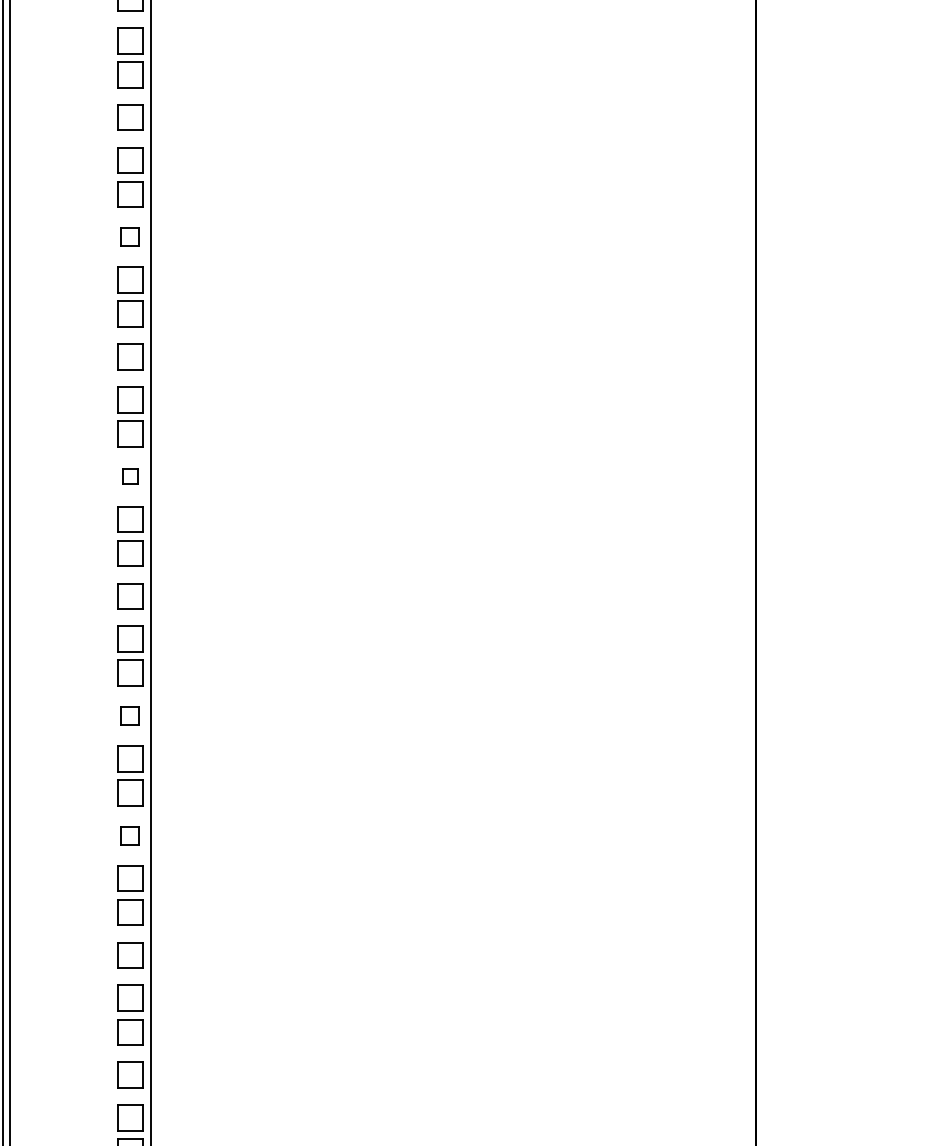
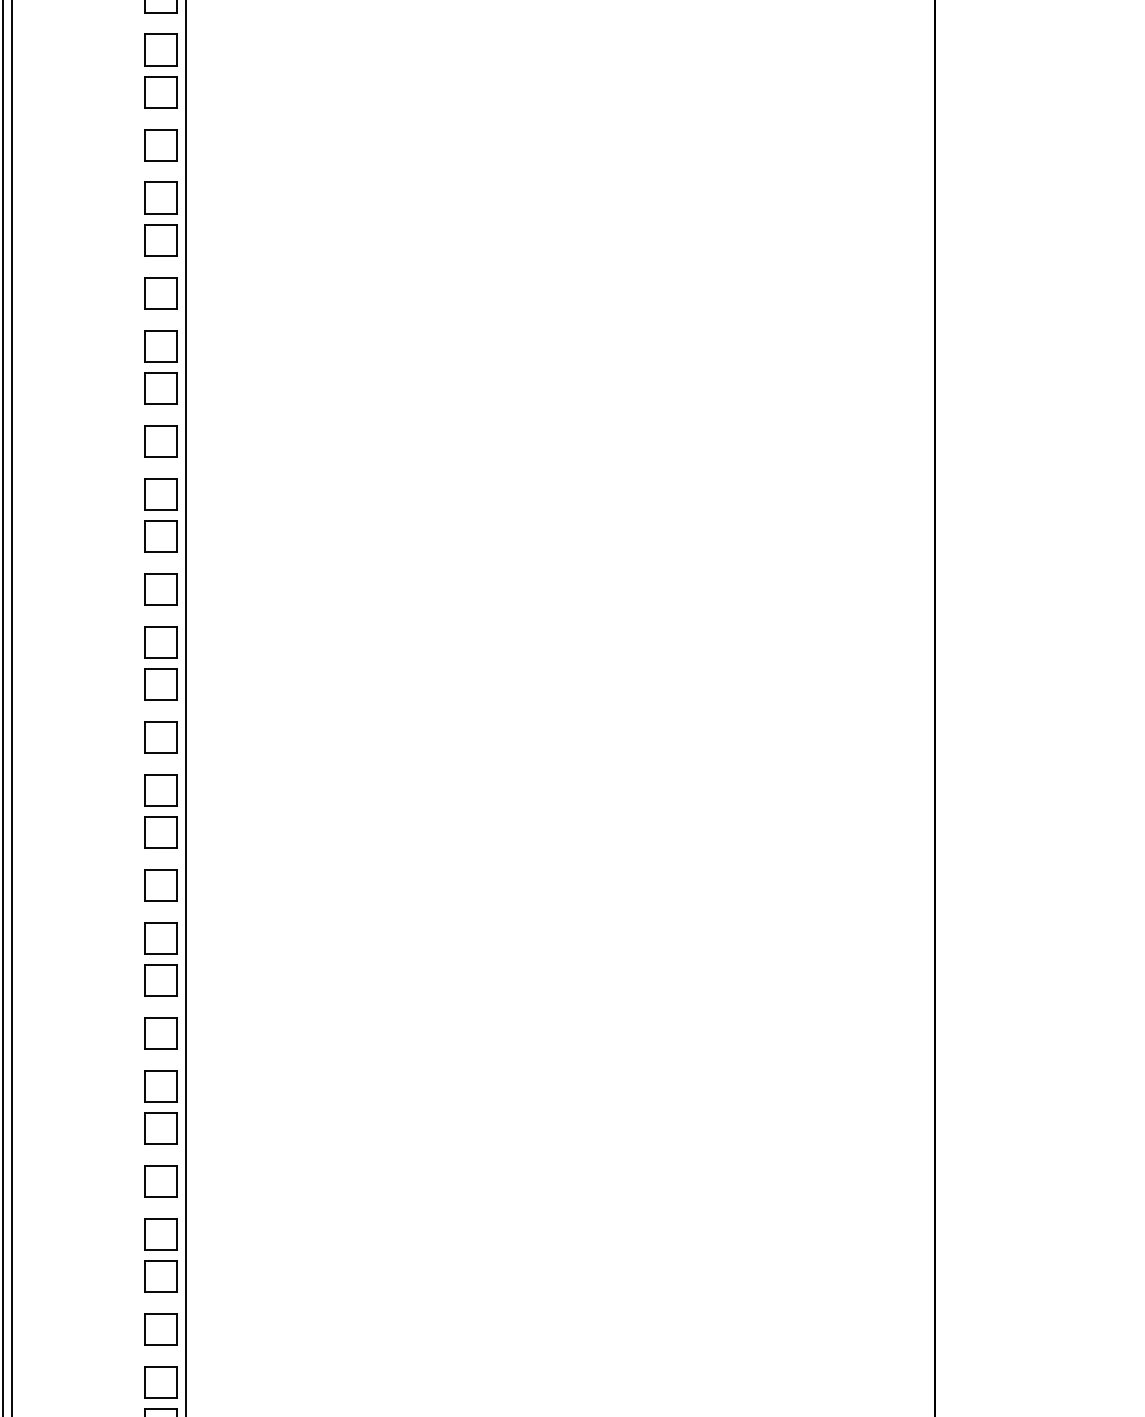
part: (129, 237) -> (160, 293), size x1.43
part: (129, 476) -> (160, 589), size x1.67
part: (129, 716) -> (160, 885), size x1.43
part: (129, 835) -> (160, 1033), size x1.43

